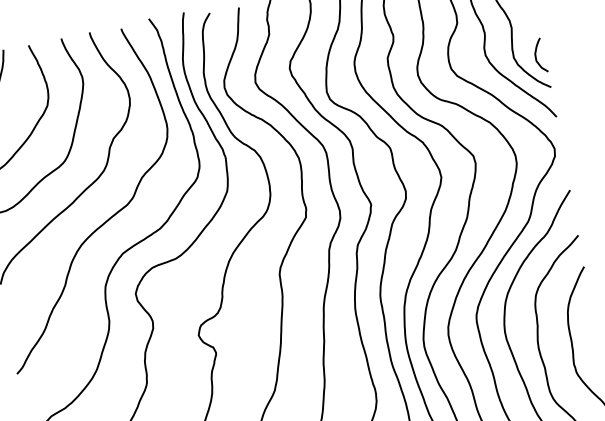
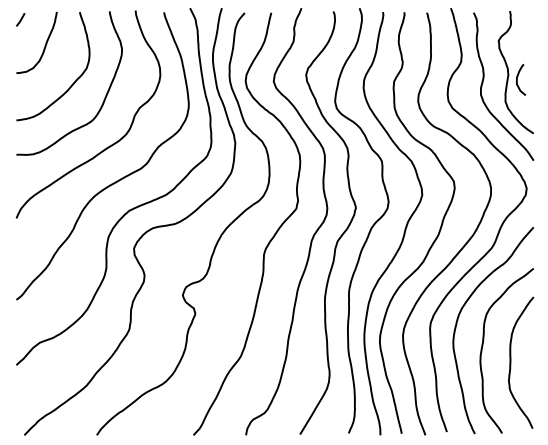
curve: (536, 55) -> (517, 79), moved

